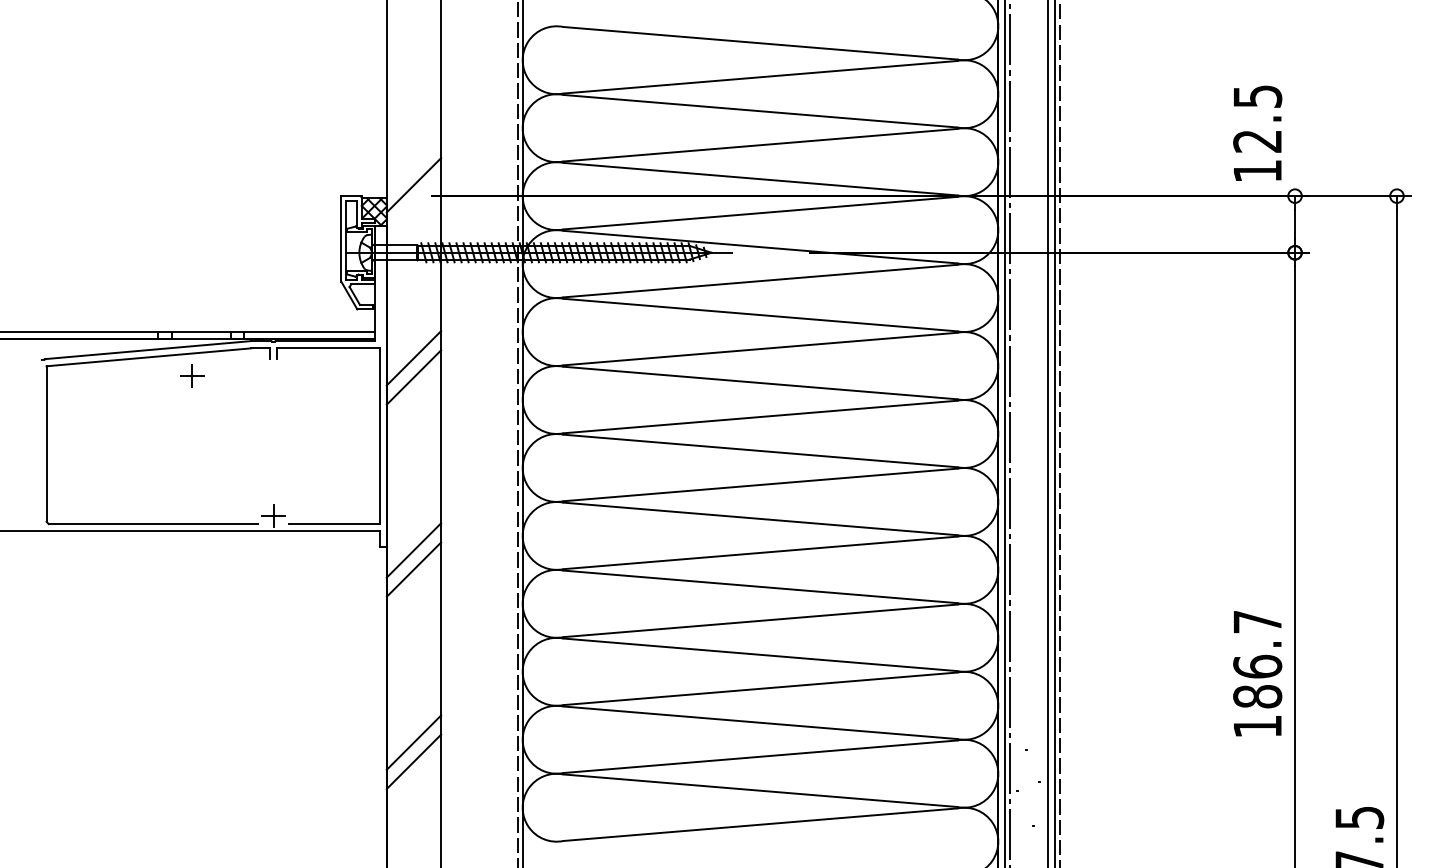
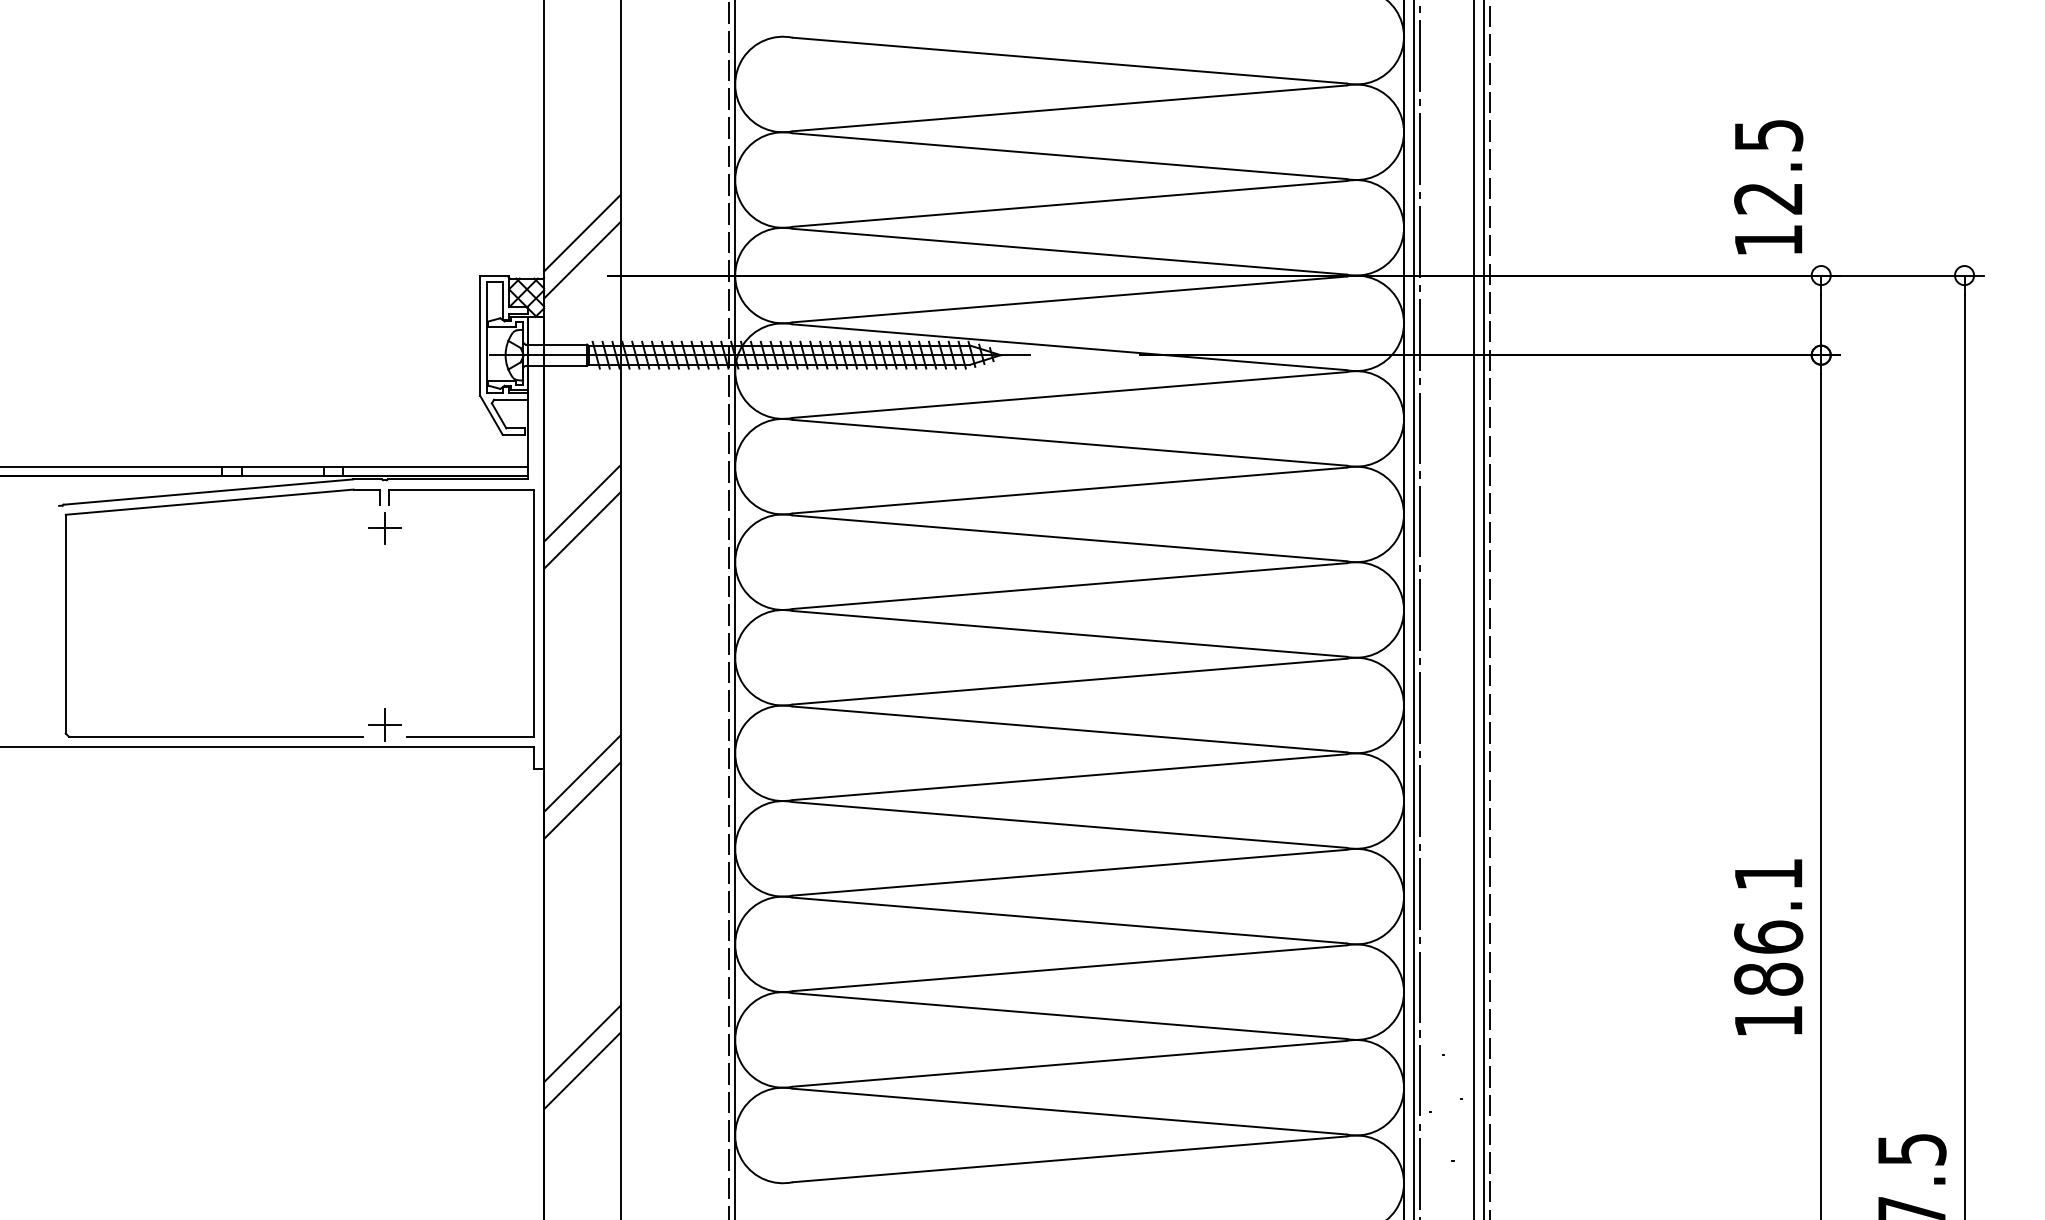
line: (414, 166) -> (582, 233), added
part: (192, 376) -> (384, 528), moved
text: (1257, 622) -> (1768, 874), 186.7 -> 186.1

